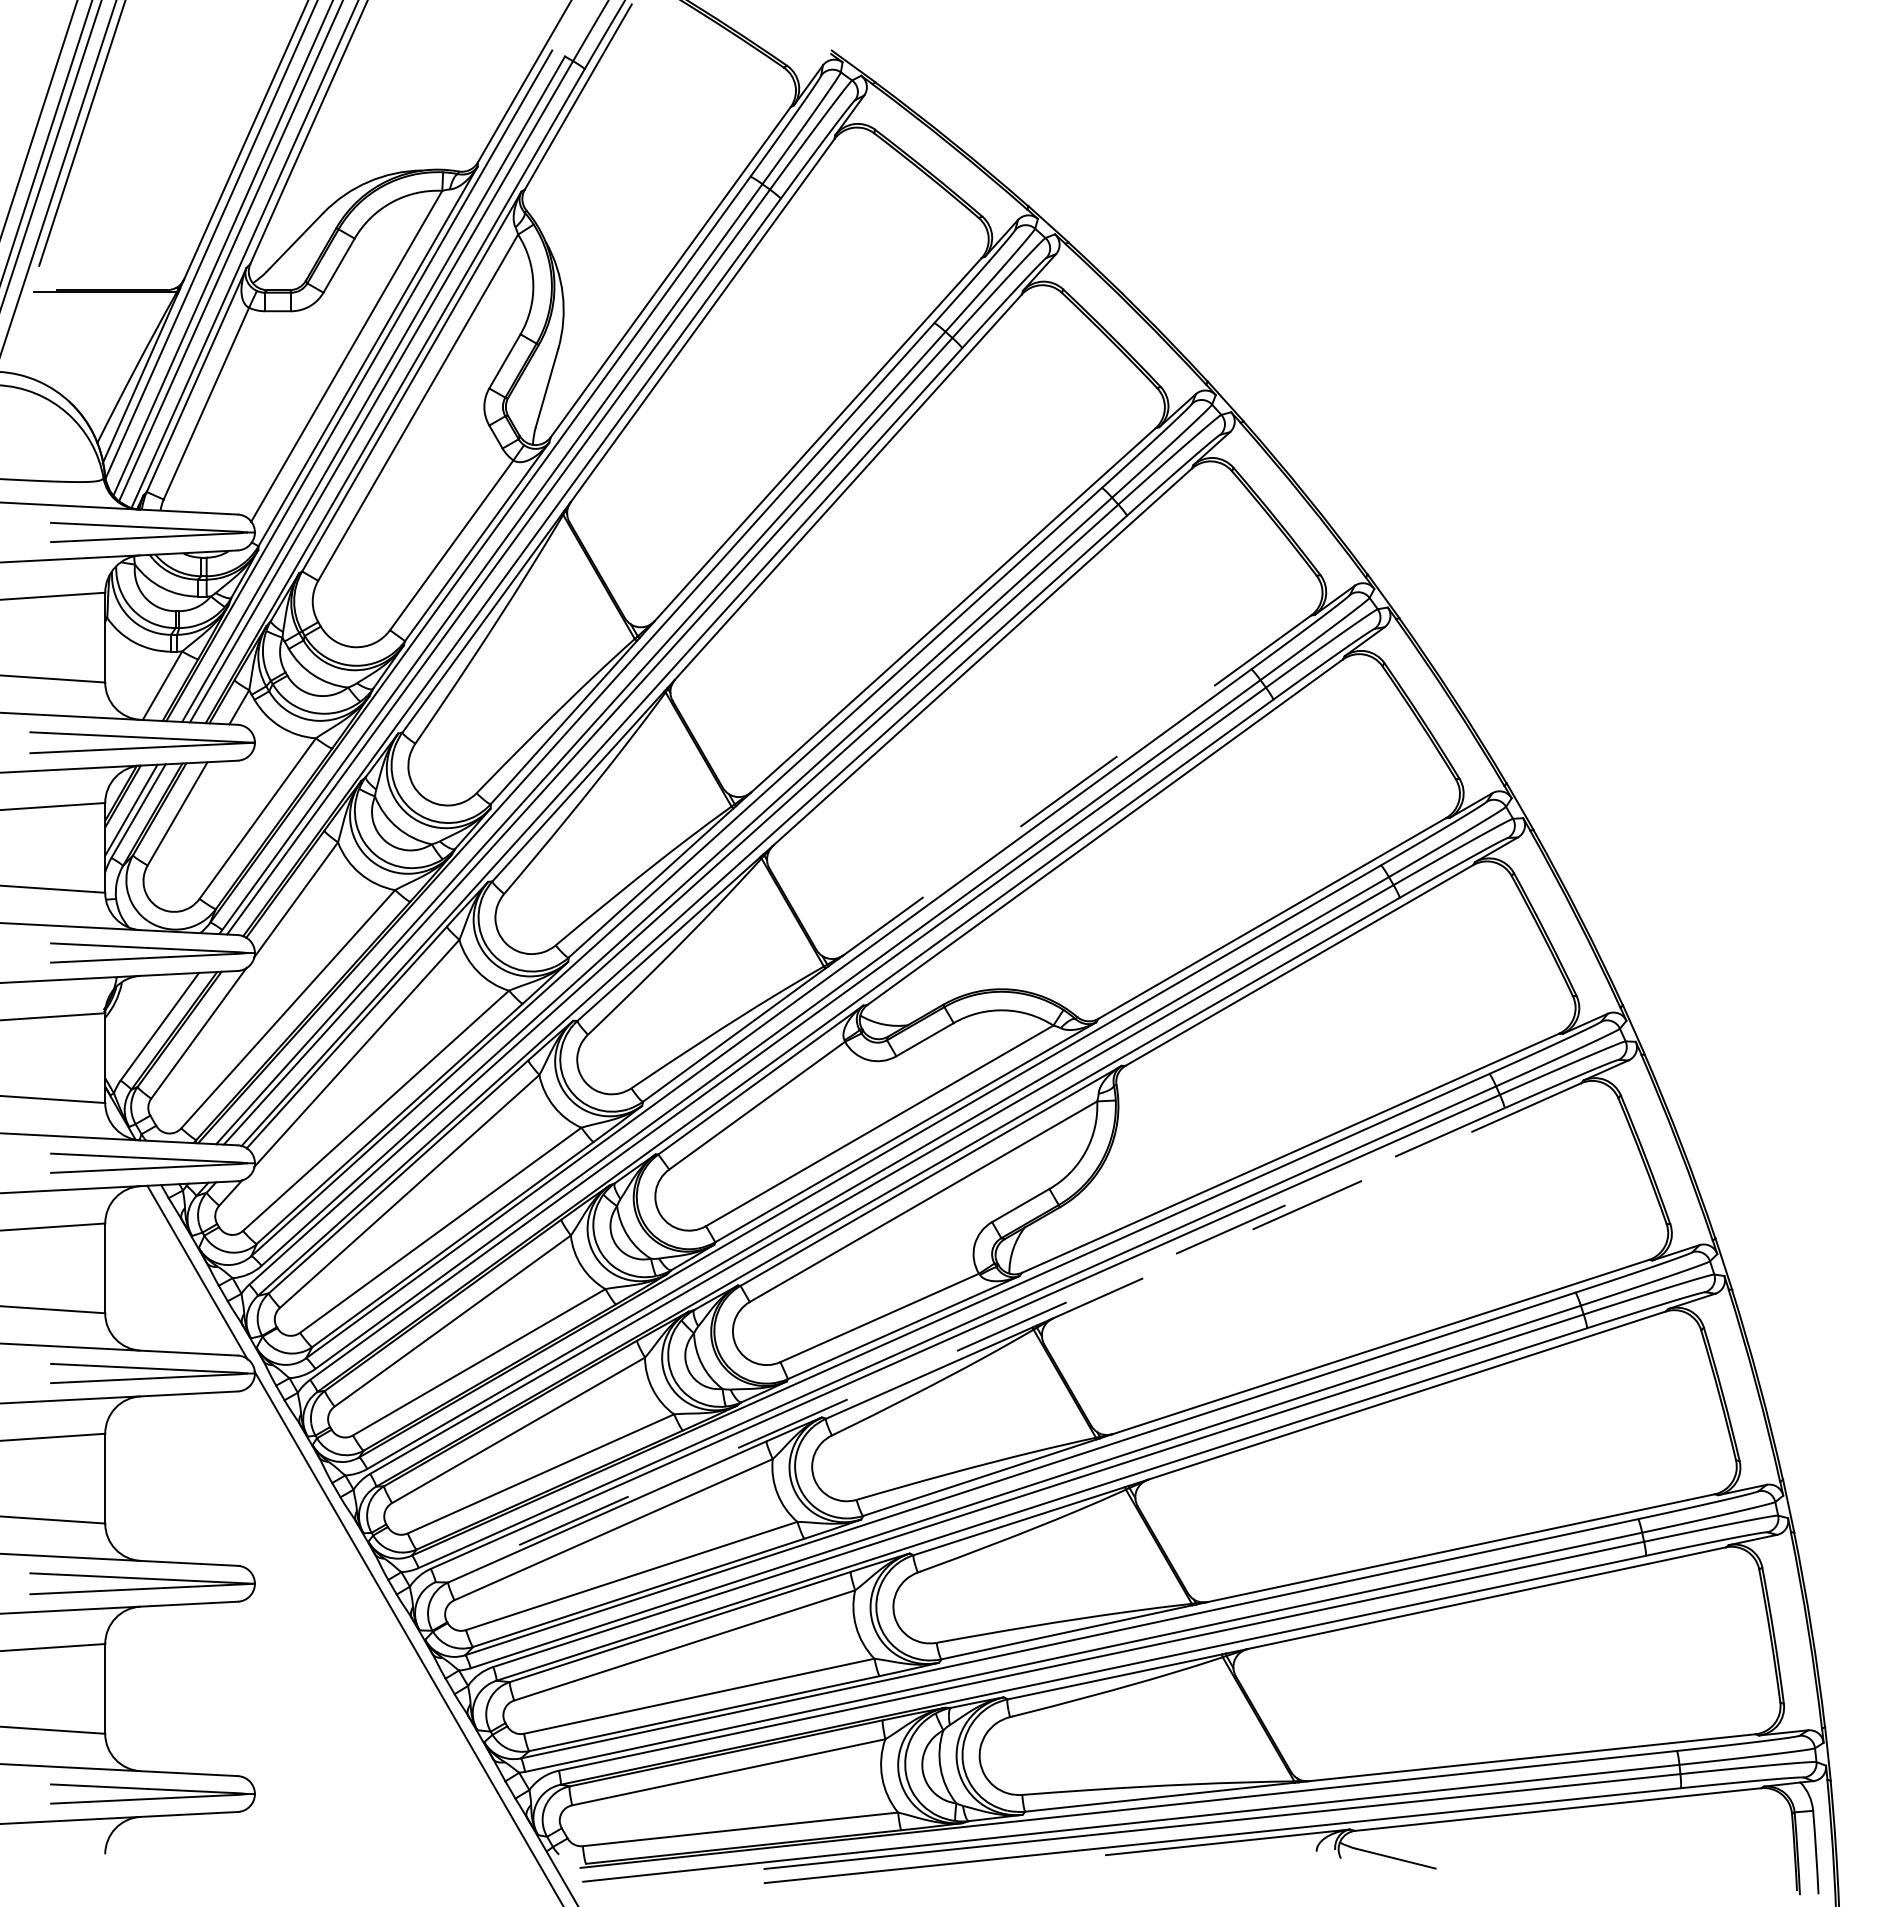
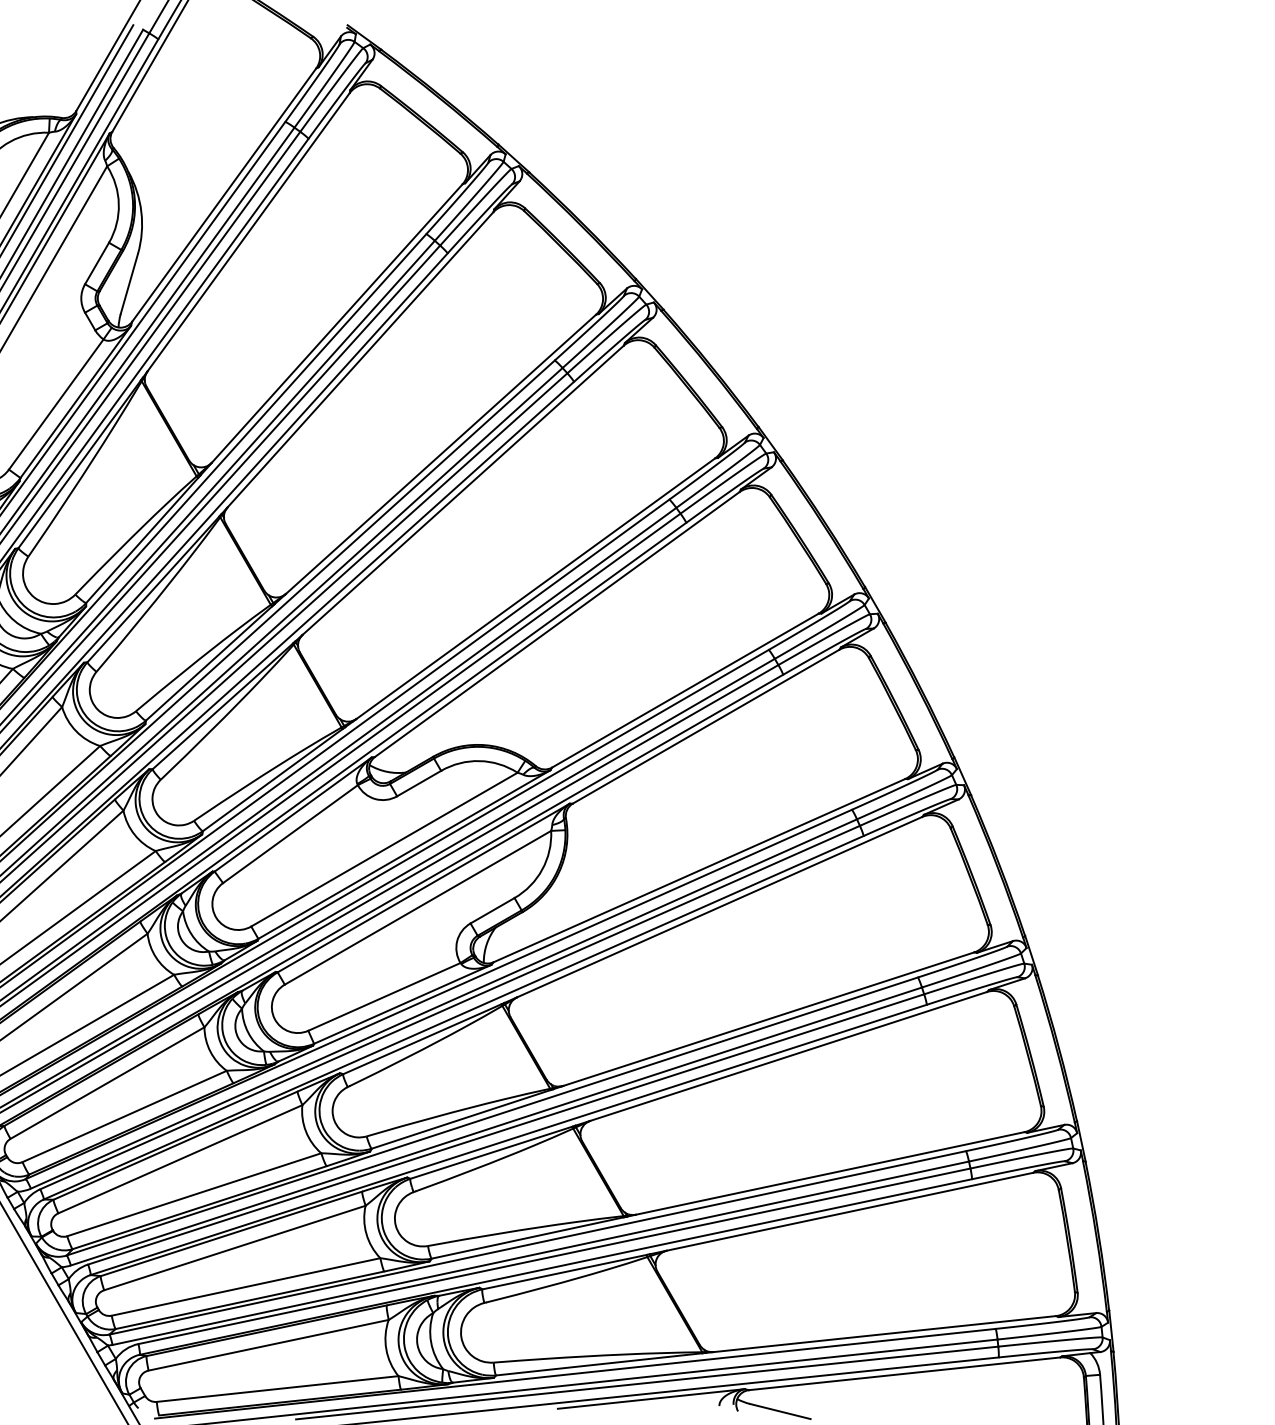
line: (1076, 785) -> (535, 588), dashed -> solid
line: (1316, 1200) -> (719, 906), dashed -> solid
line: (970, 1345) -> (454, 1018), dashed -> solid

